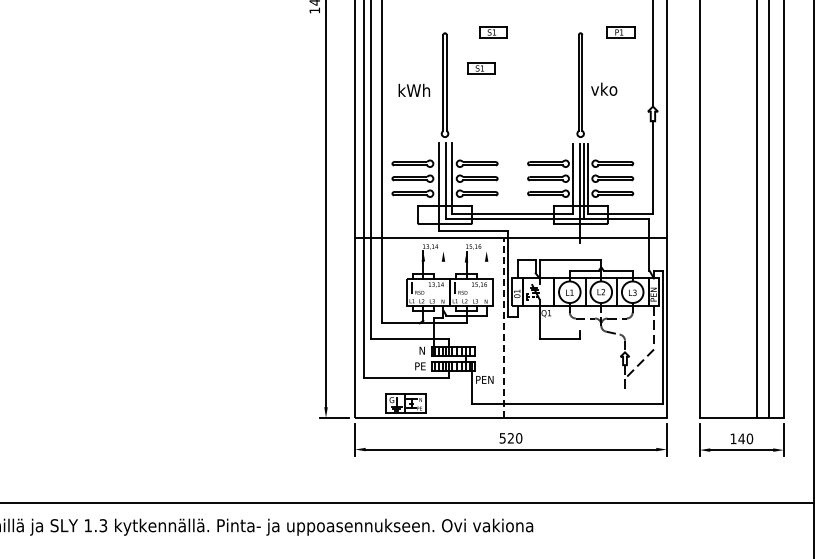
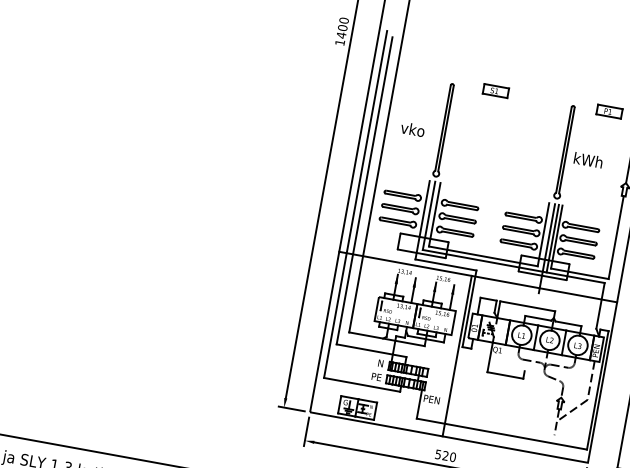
part: (481, 68) -> (479, 121), removed
text: (607, 88) -> (588, 159), vko -> kWh
text: (413, 90) -> (415, 129), kWh -> vko
line: (443, 265) -> (413, 290), added
line: (486, 265) -> (451, 297), added
line: (503, 327) -> (457, 355), dashed -> solid

